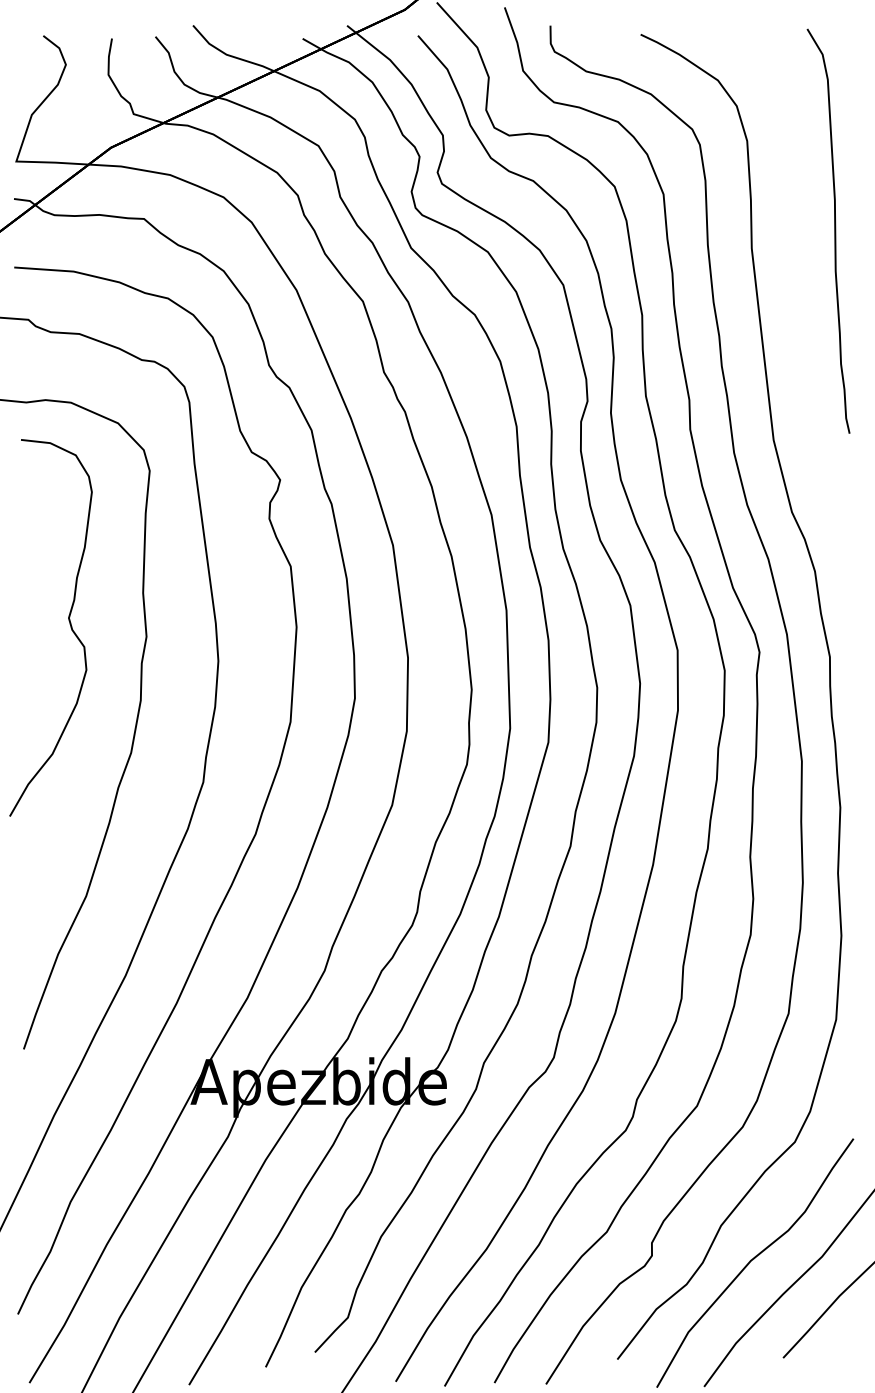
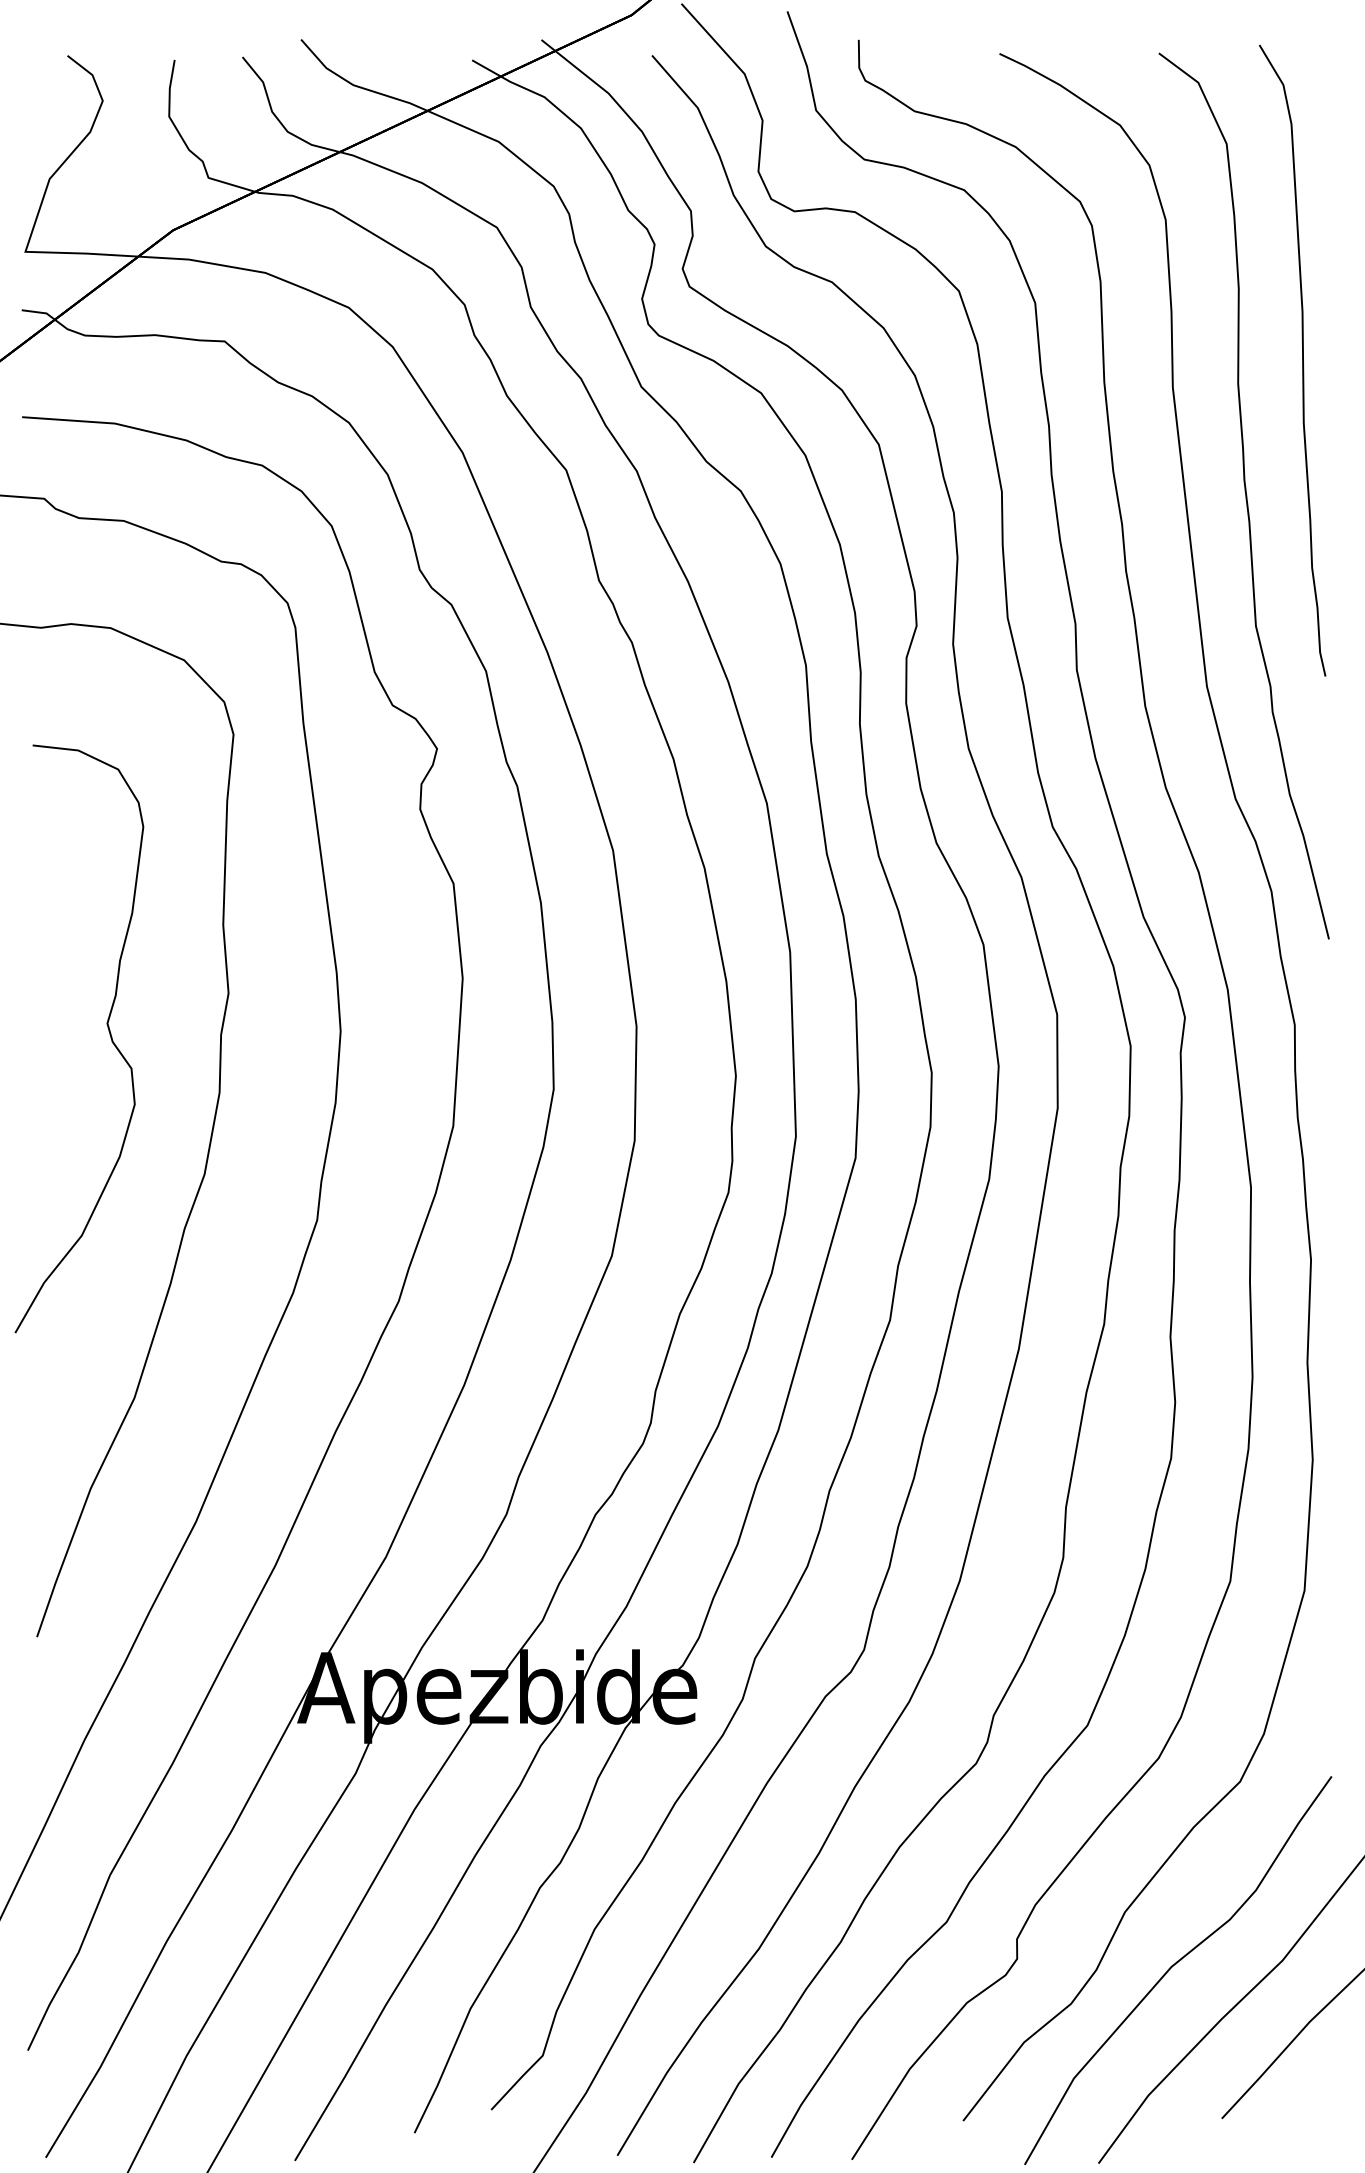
curve: (797, 317) -> (1244, 495), added
curve: (69, 624) -> (108, 1033), moved

